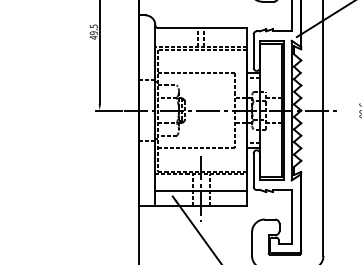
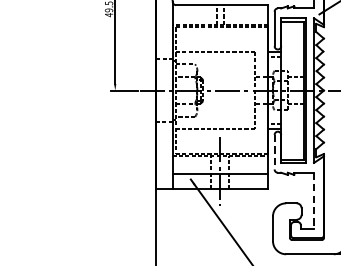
line: (253, 170) -> (274, 152), solid -> dashed
line: (291, 216) -> (313, 200), solid -> dashed

